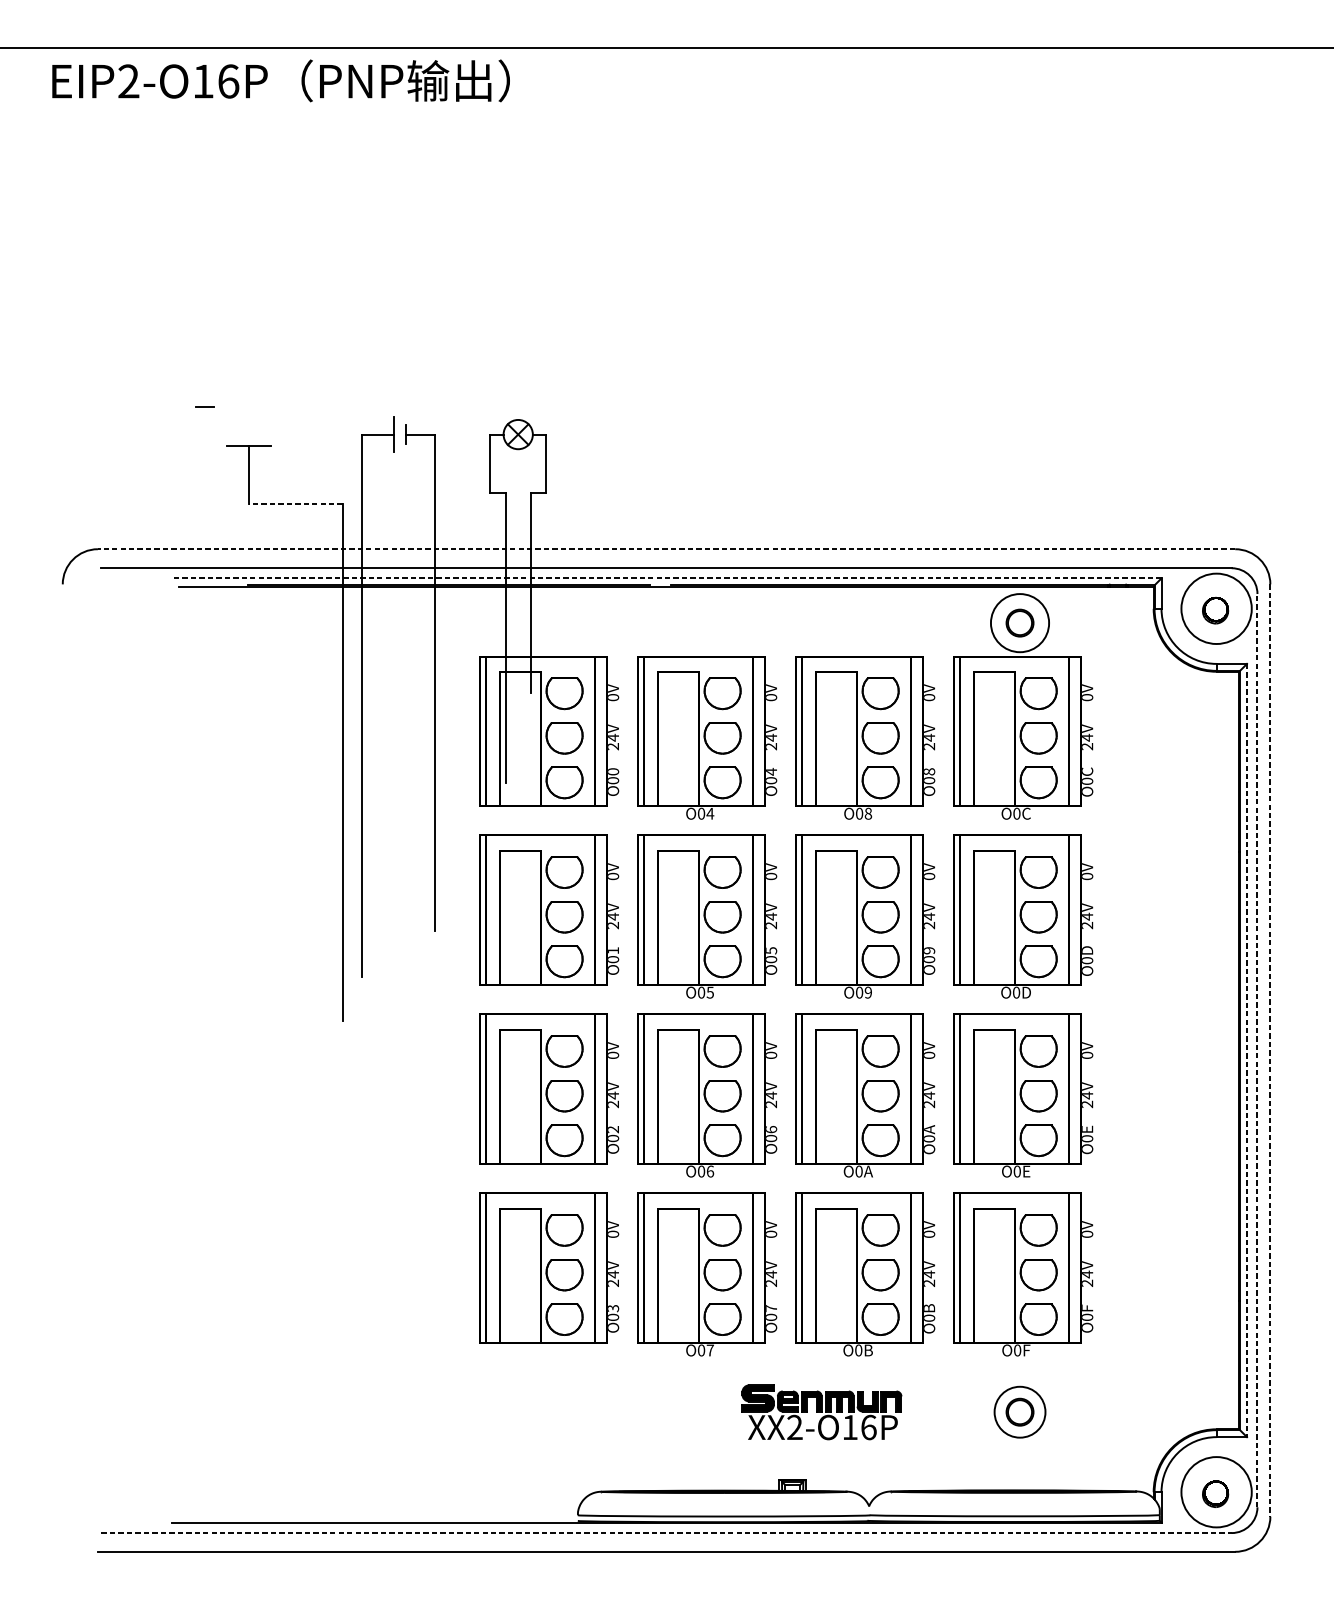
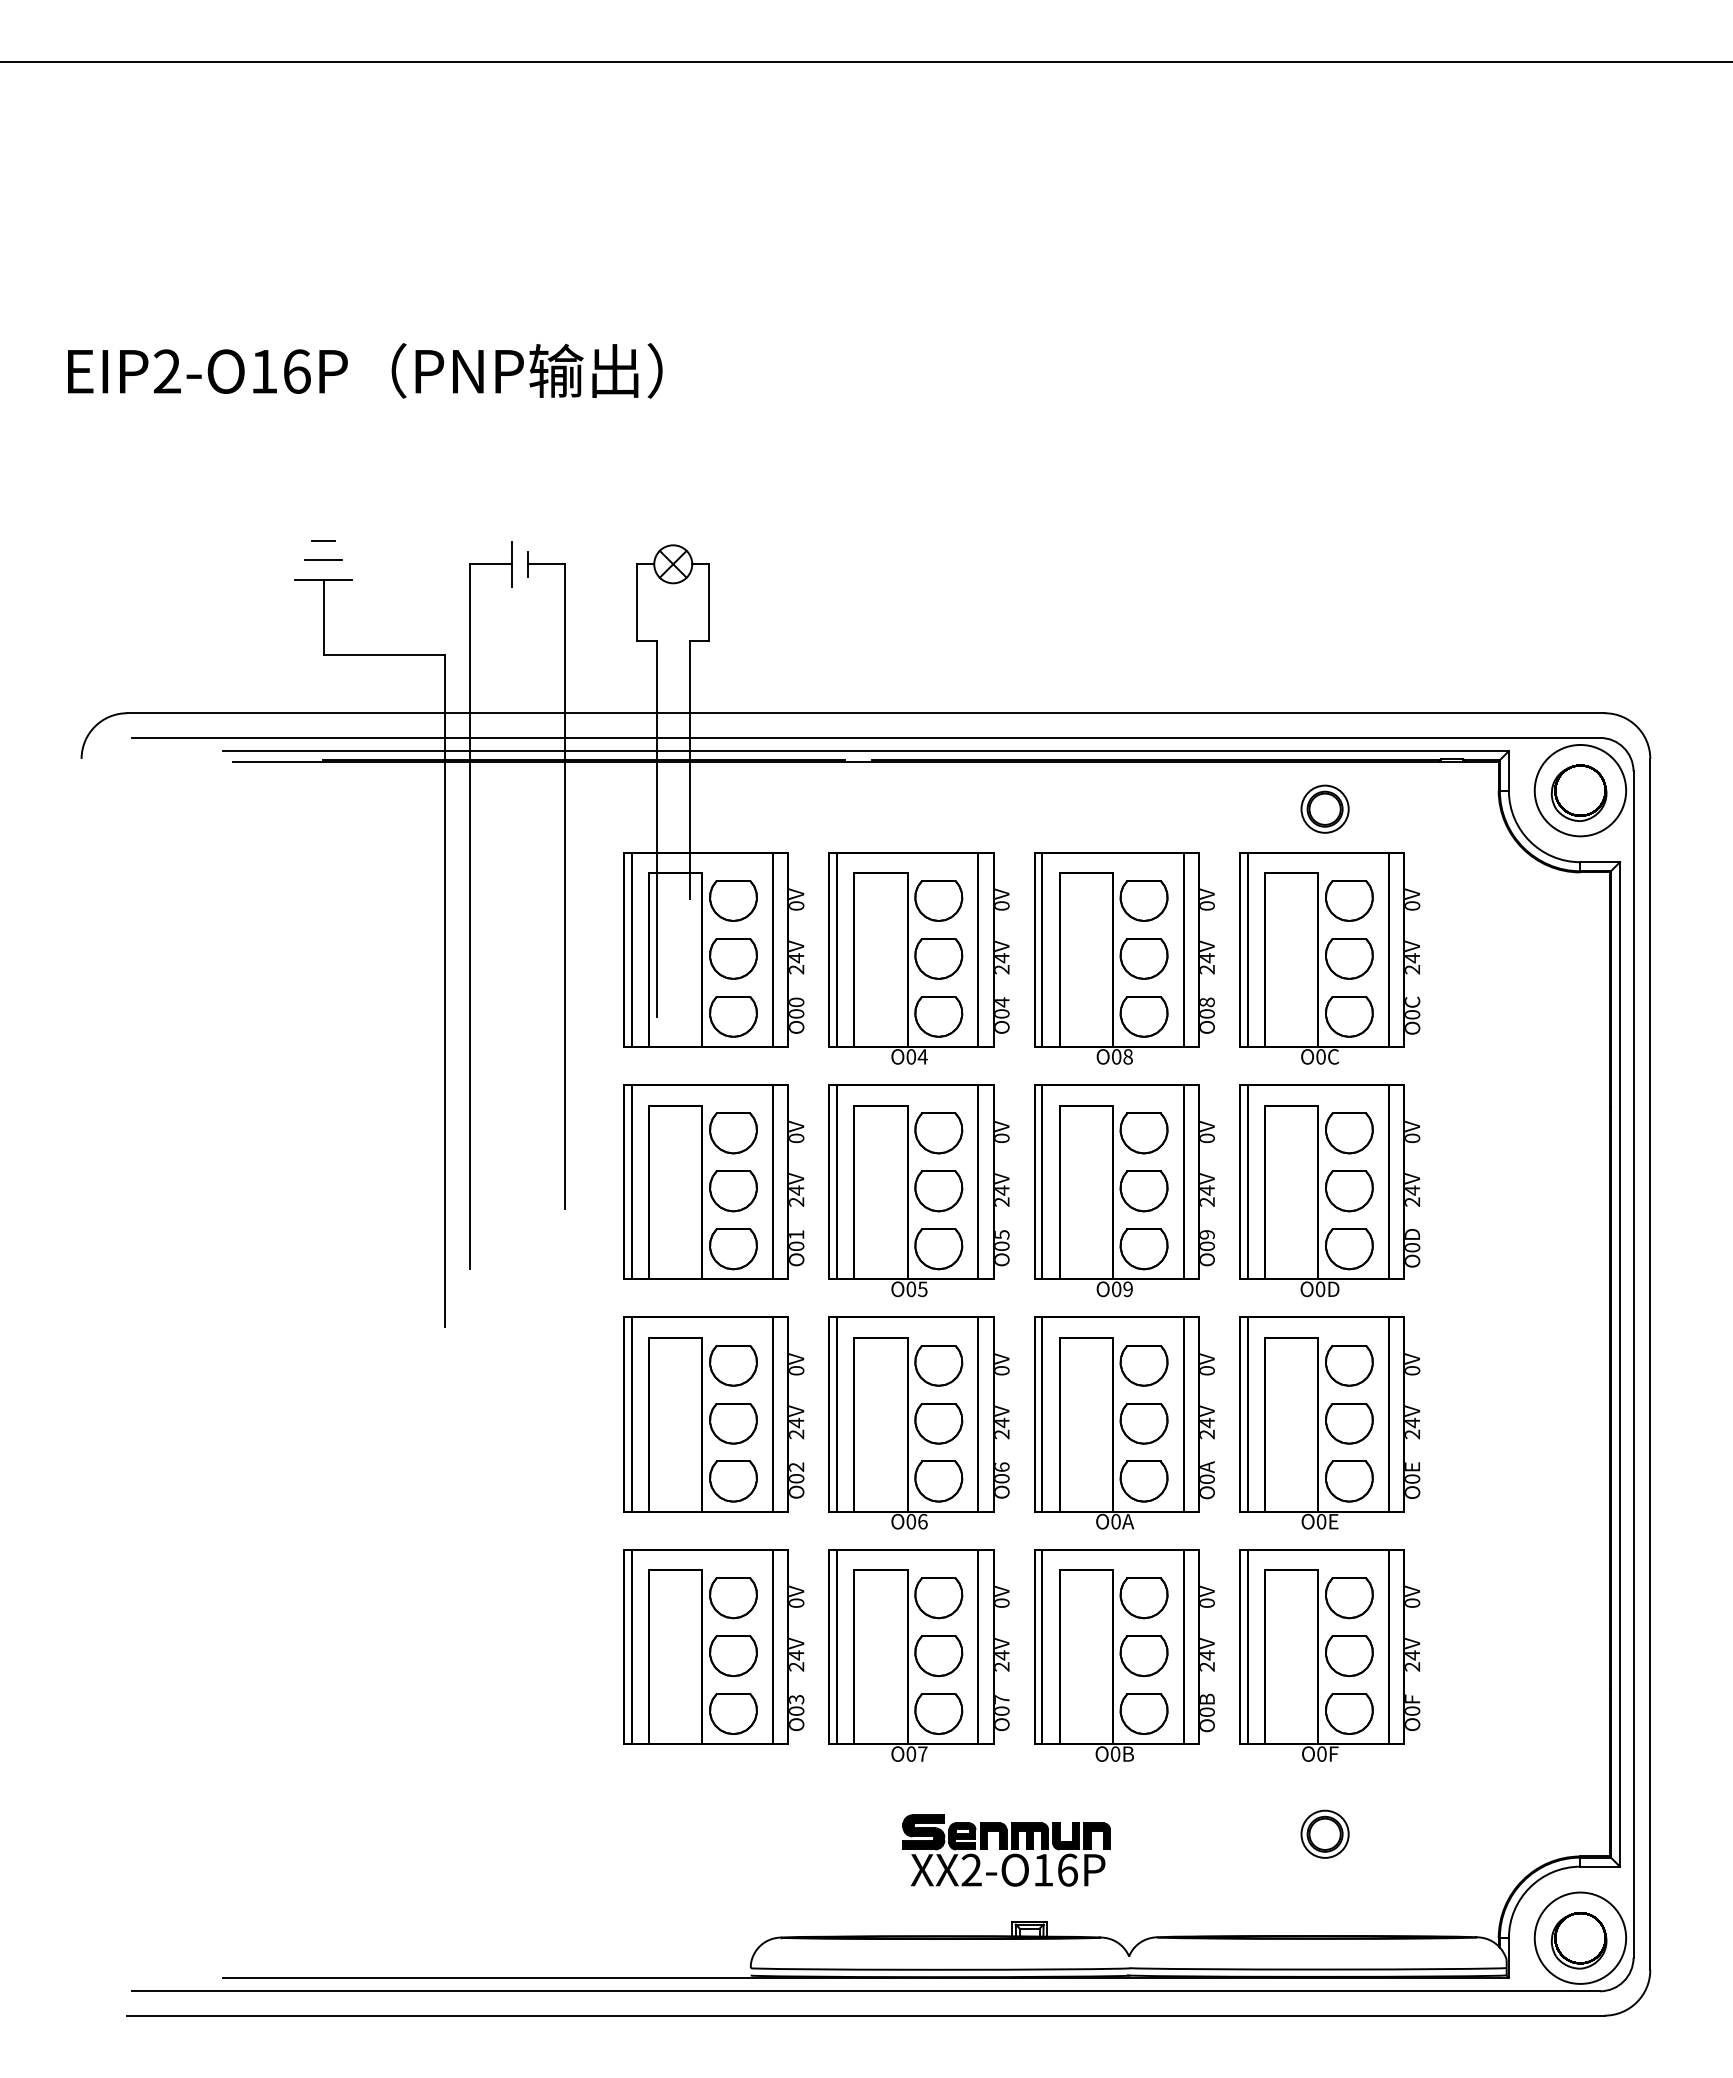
text: (281, 80) -> (365, 370), moved
line: (205, 406) -> (323, 540), moved
line: (248, 431) -> (323, 560), added
line: (295, 504) -> (384, 654), dashed -> solid
line: (666, 549) -> (865, 713), dashed -> solid
line: (666, 578) -> (865, 751), dashed -> solid
part: (1215, 610) -> (1578, 792), size x1.67
circle: (1019, 622) -> (1324, 808), size x0.62
line: (1246, 1050) -> (1619, 1364), dashed -> solid
line: (1257, 1050) -> (1633, 1364), dashed -> solid
line: (1270, 1050) -> (1650, 1364), dashed -> solid
circle: (1019, 1411) -> (1324, 1833), size x0.71
part: (821, 1412) -> (1006, 1850), moved
part: (1215, 1493) -> (1578, 1940), size x1.67
line: (667, 1533) -> (866, 1991), dashed -> solid

